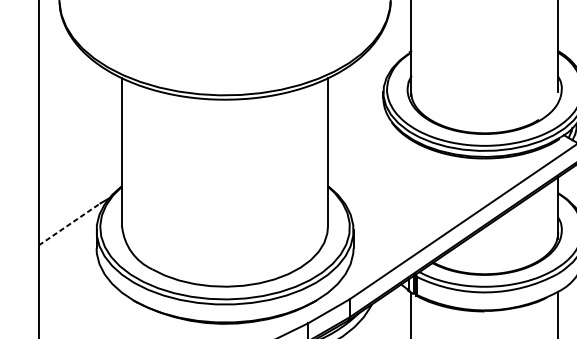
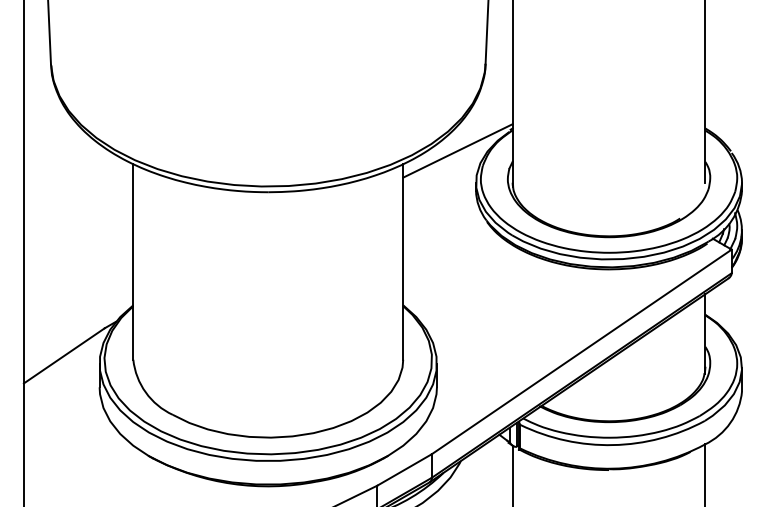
line: (369, 67) -> (457, 150), added
line: (69, 224) -> (64, 355), dashed -> solid

